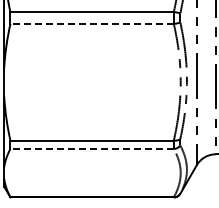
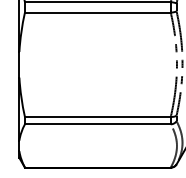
line: (92, 23) -> (98, 12), dashed -> solid
line: (92, 148) -> (98, 123), dashed -> solid

